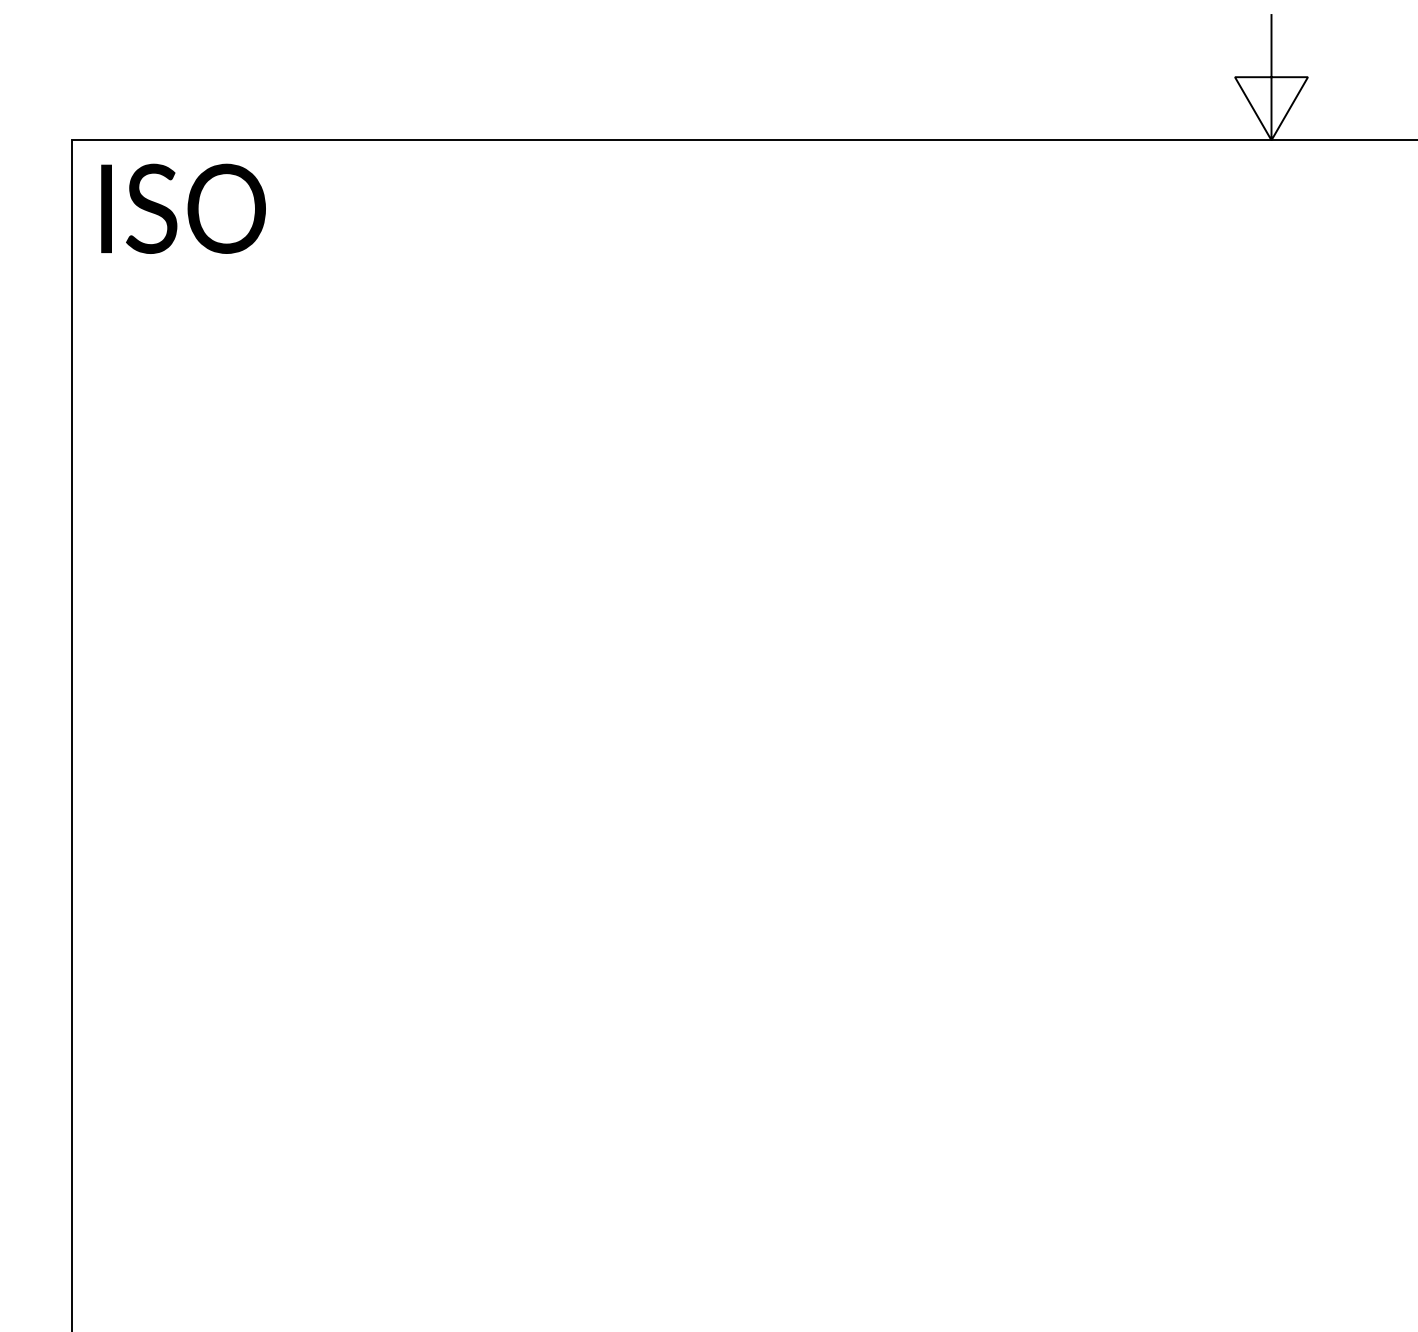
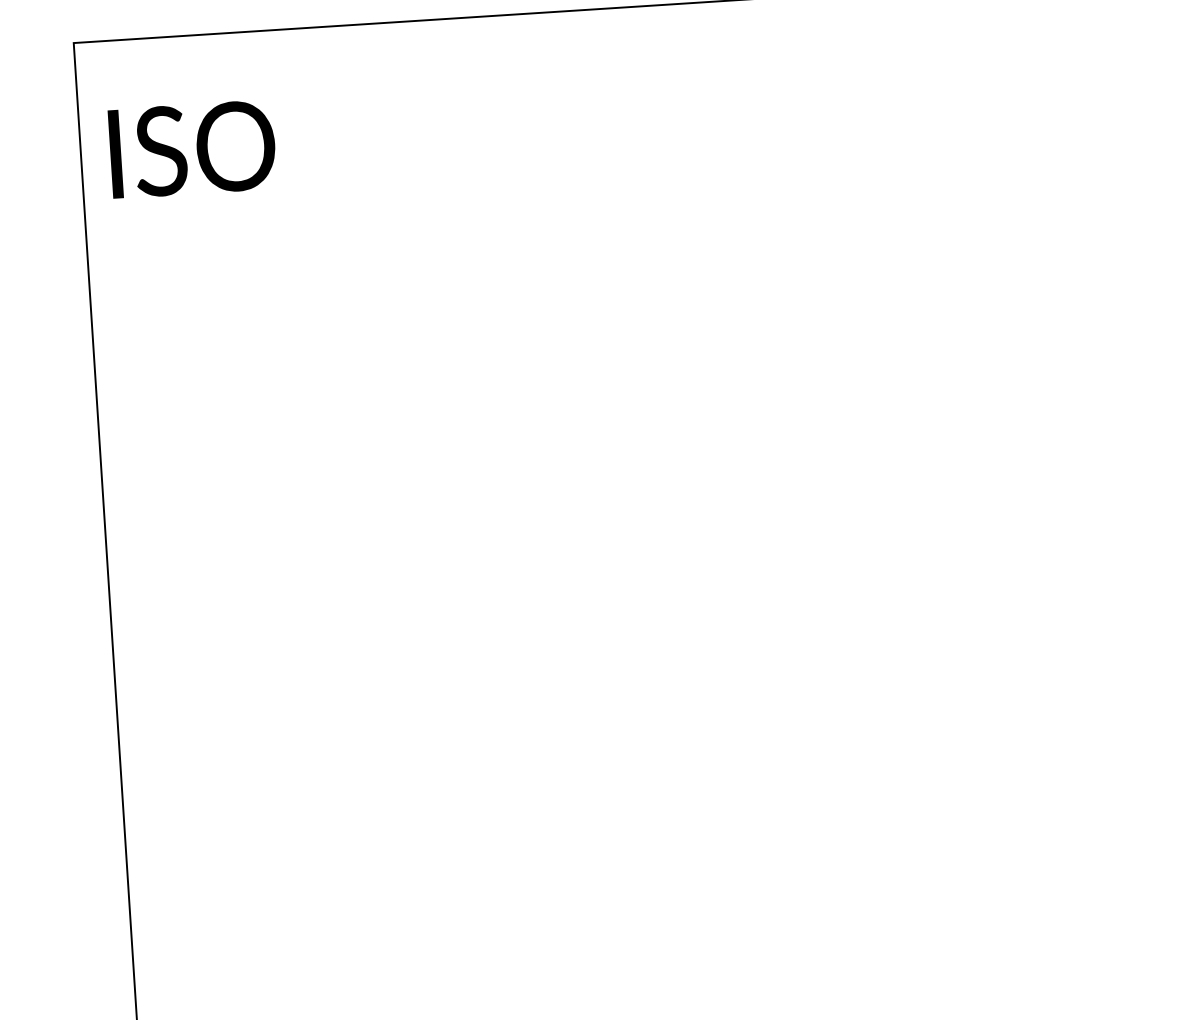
text: (183, 208) -> (192, 148), moved

